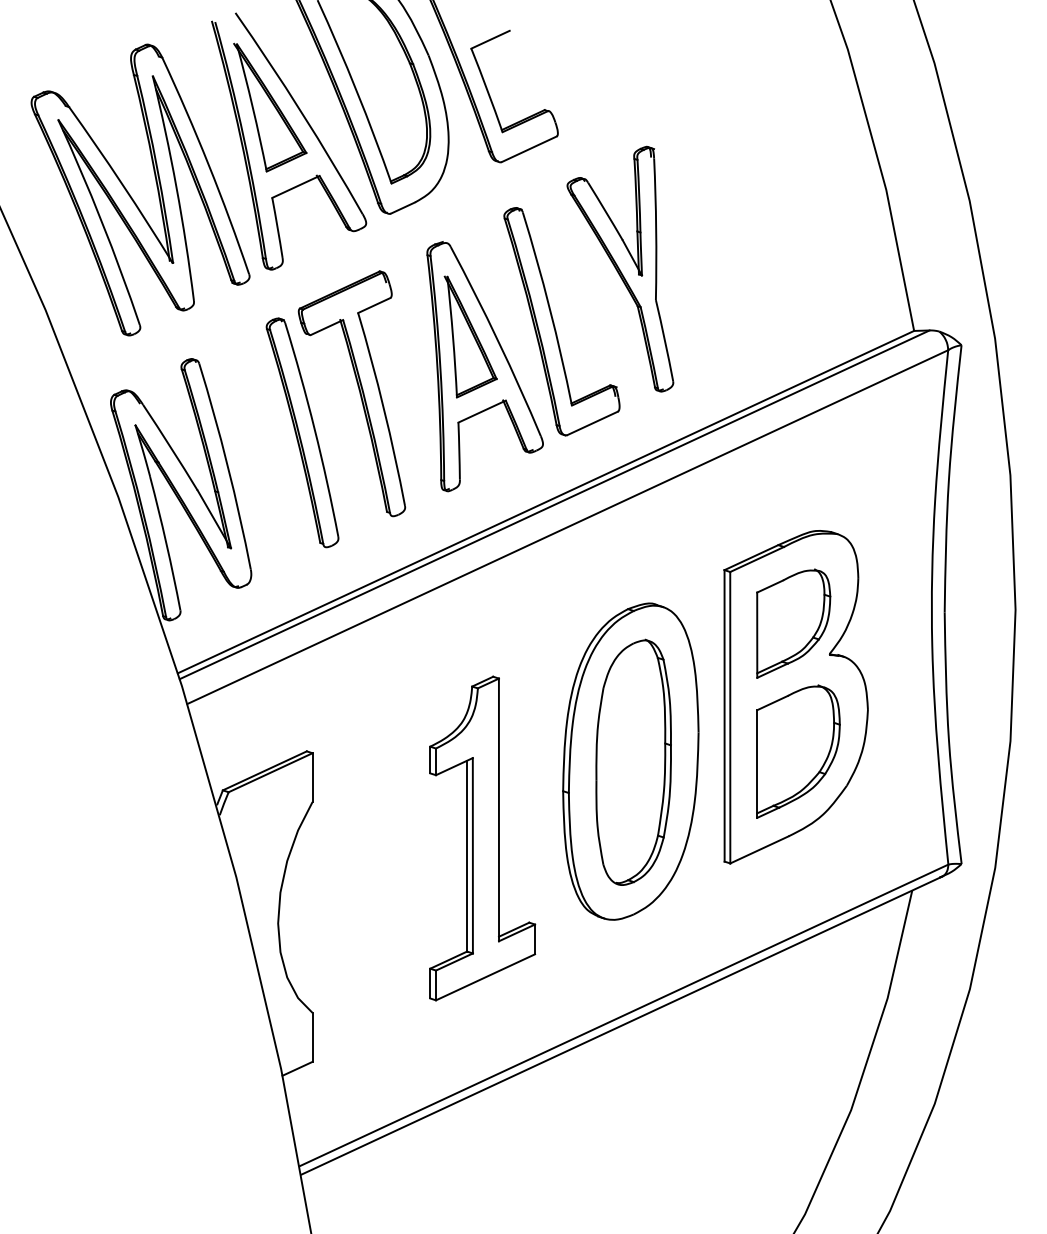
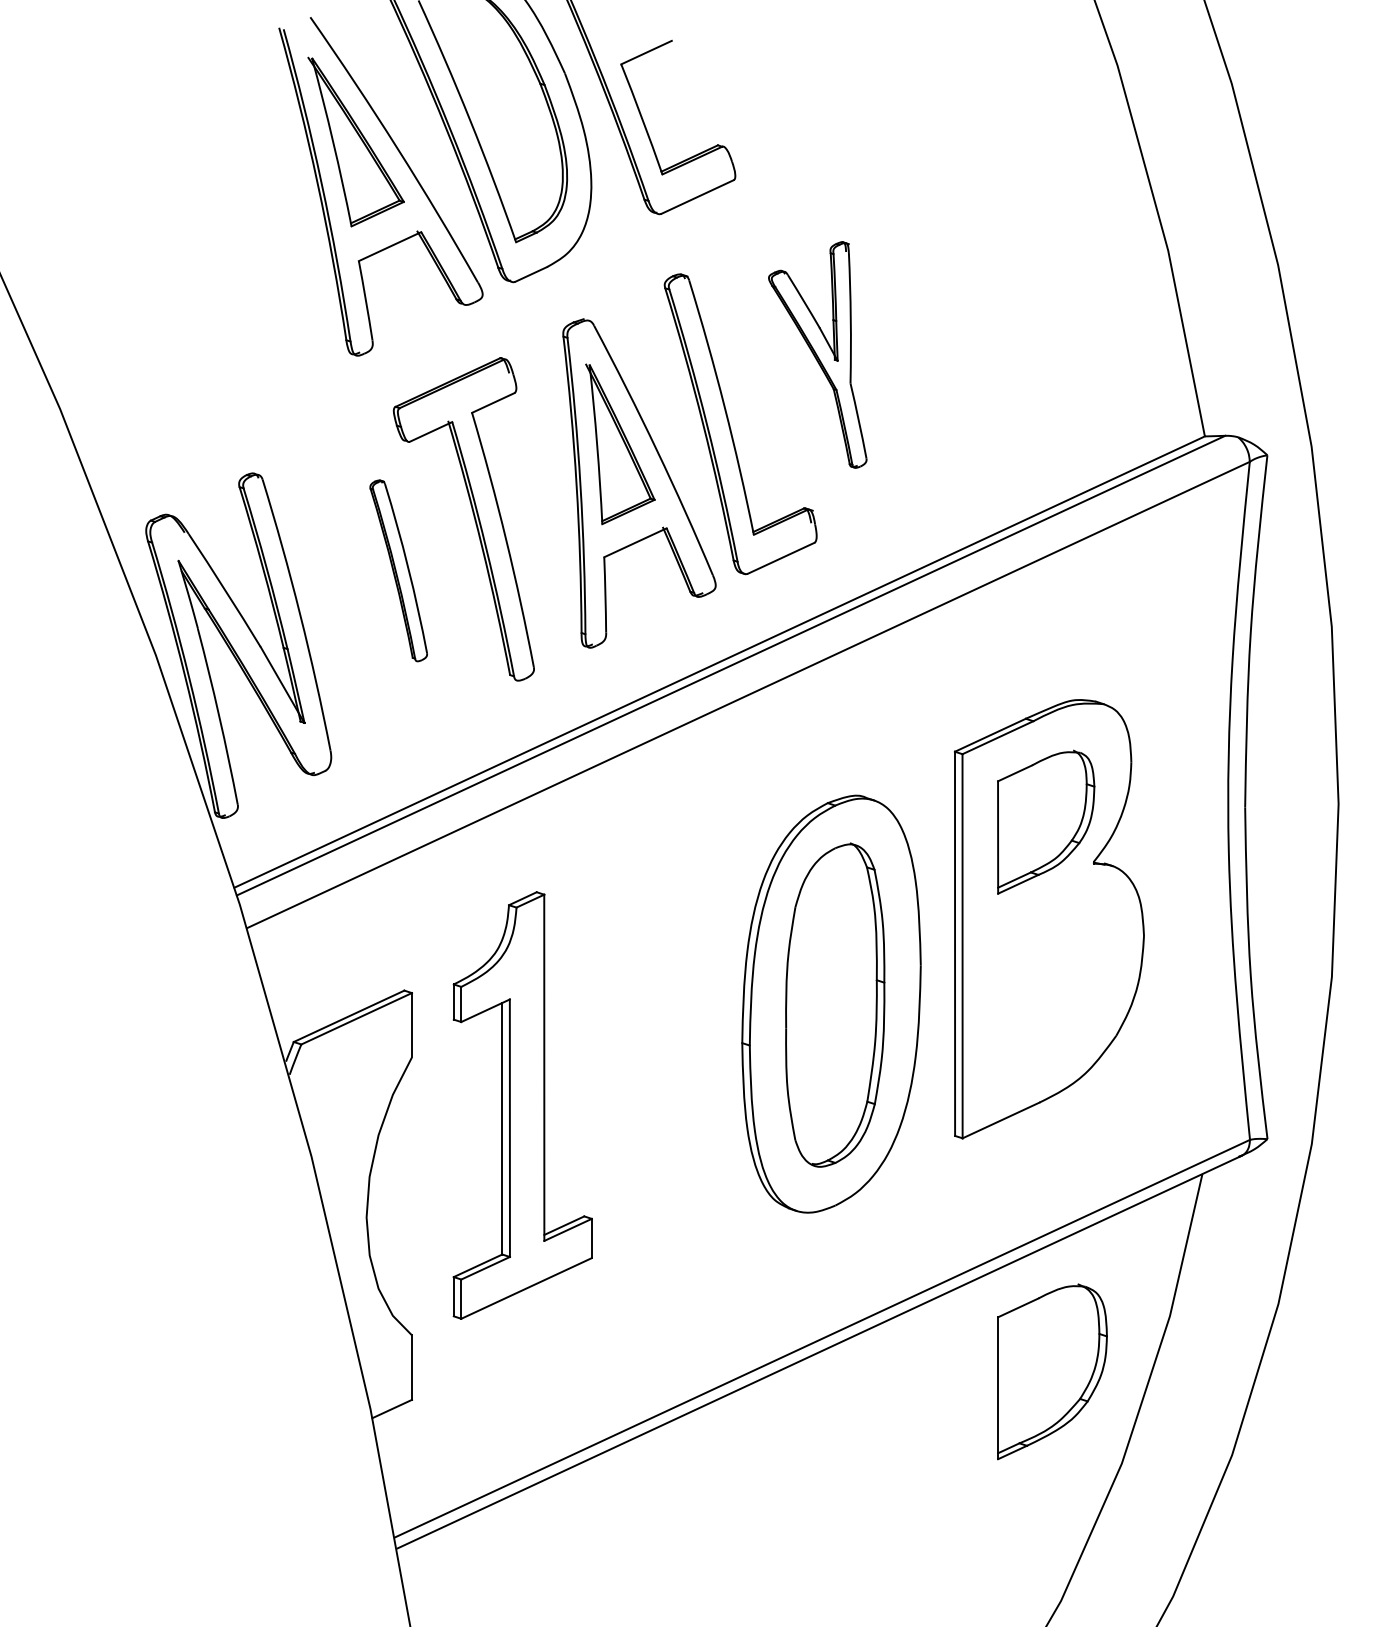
part: (130, 194) -> (171, 256), removed
part: (620, 268) -> (817, 354), size x0.7
part: (302, 432) -> (398, 570), size x0.6
part: (798, 751) -> (1052, 1371), moved
part: (482, 838) -> (522, 1105), moved

